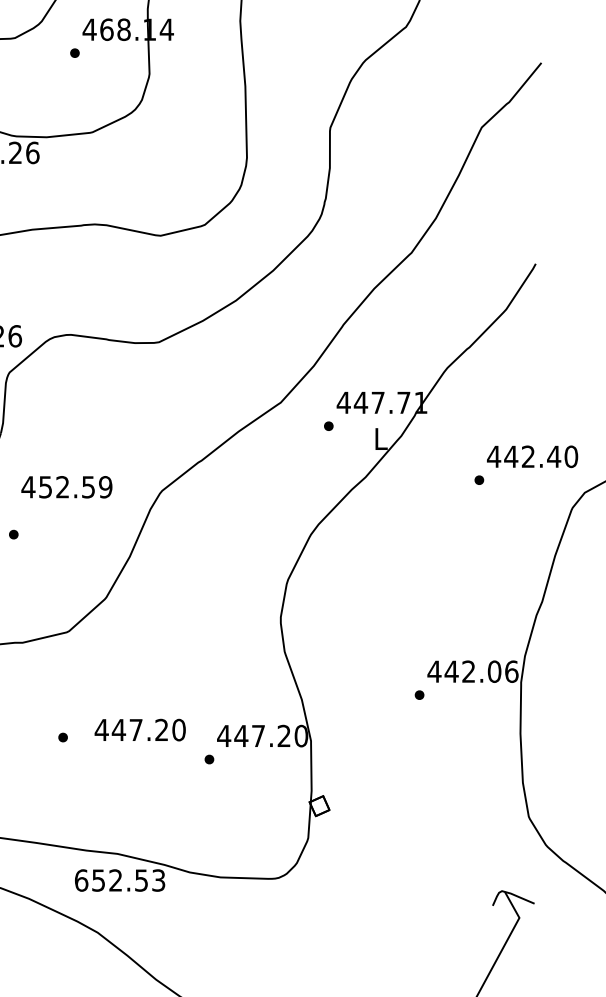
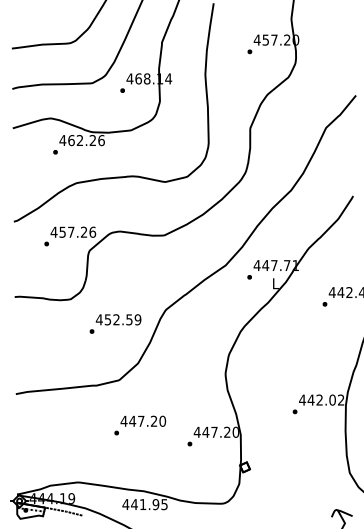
text: (66, 486) -> (118, 319), moved
text: (510, 670) -> (340, 399), 442.06 -> 442.02
text: (140, 728) -> (143, 420), moved
text: (118, 880) -> (144, 504), 652.53 -> 441.95

